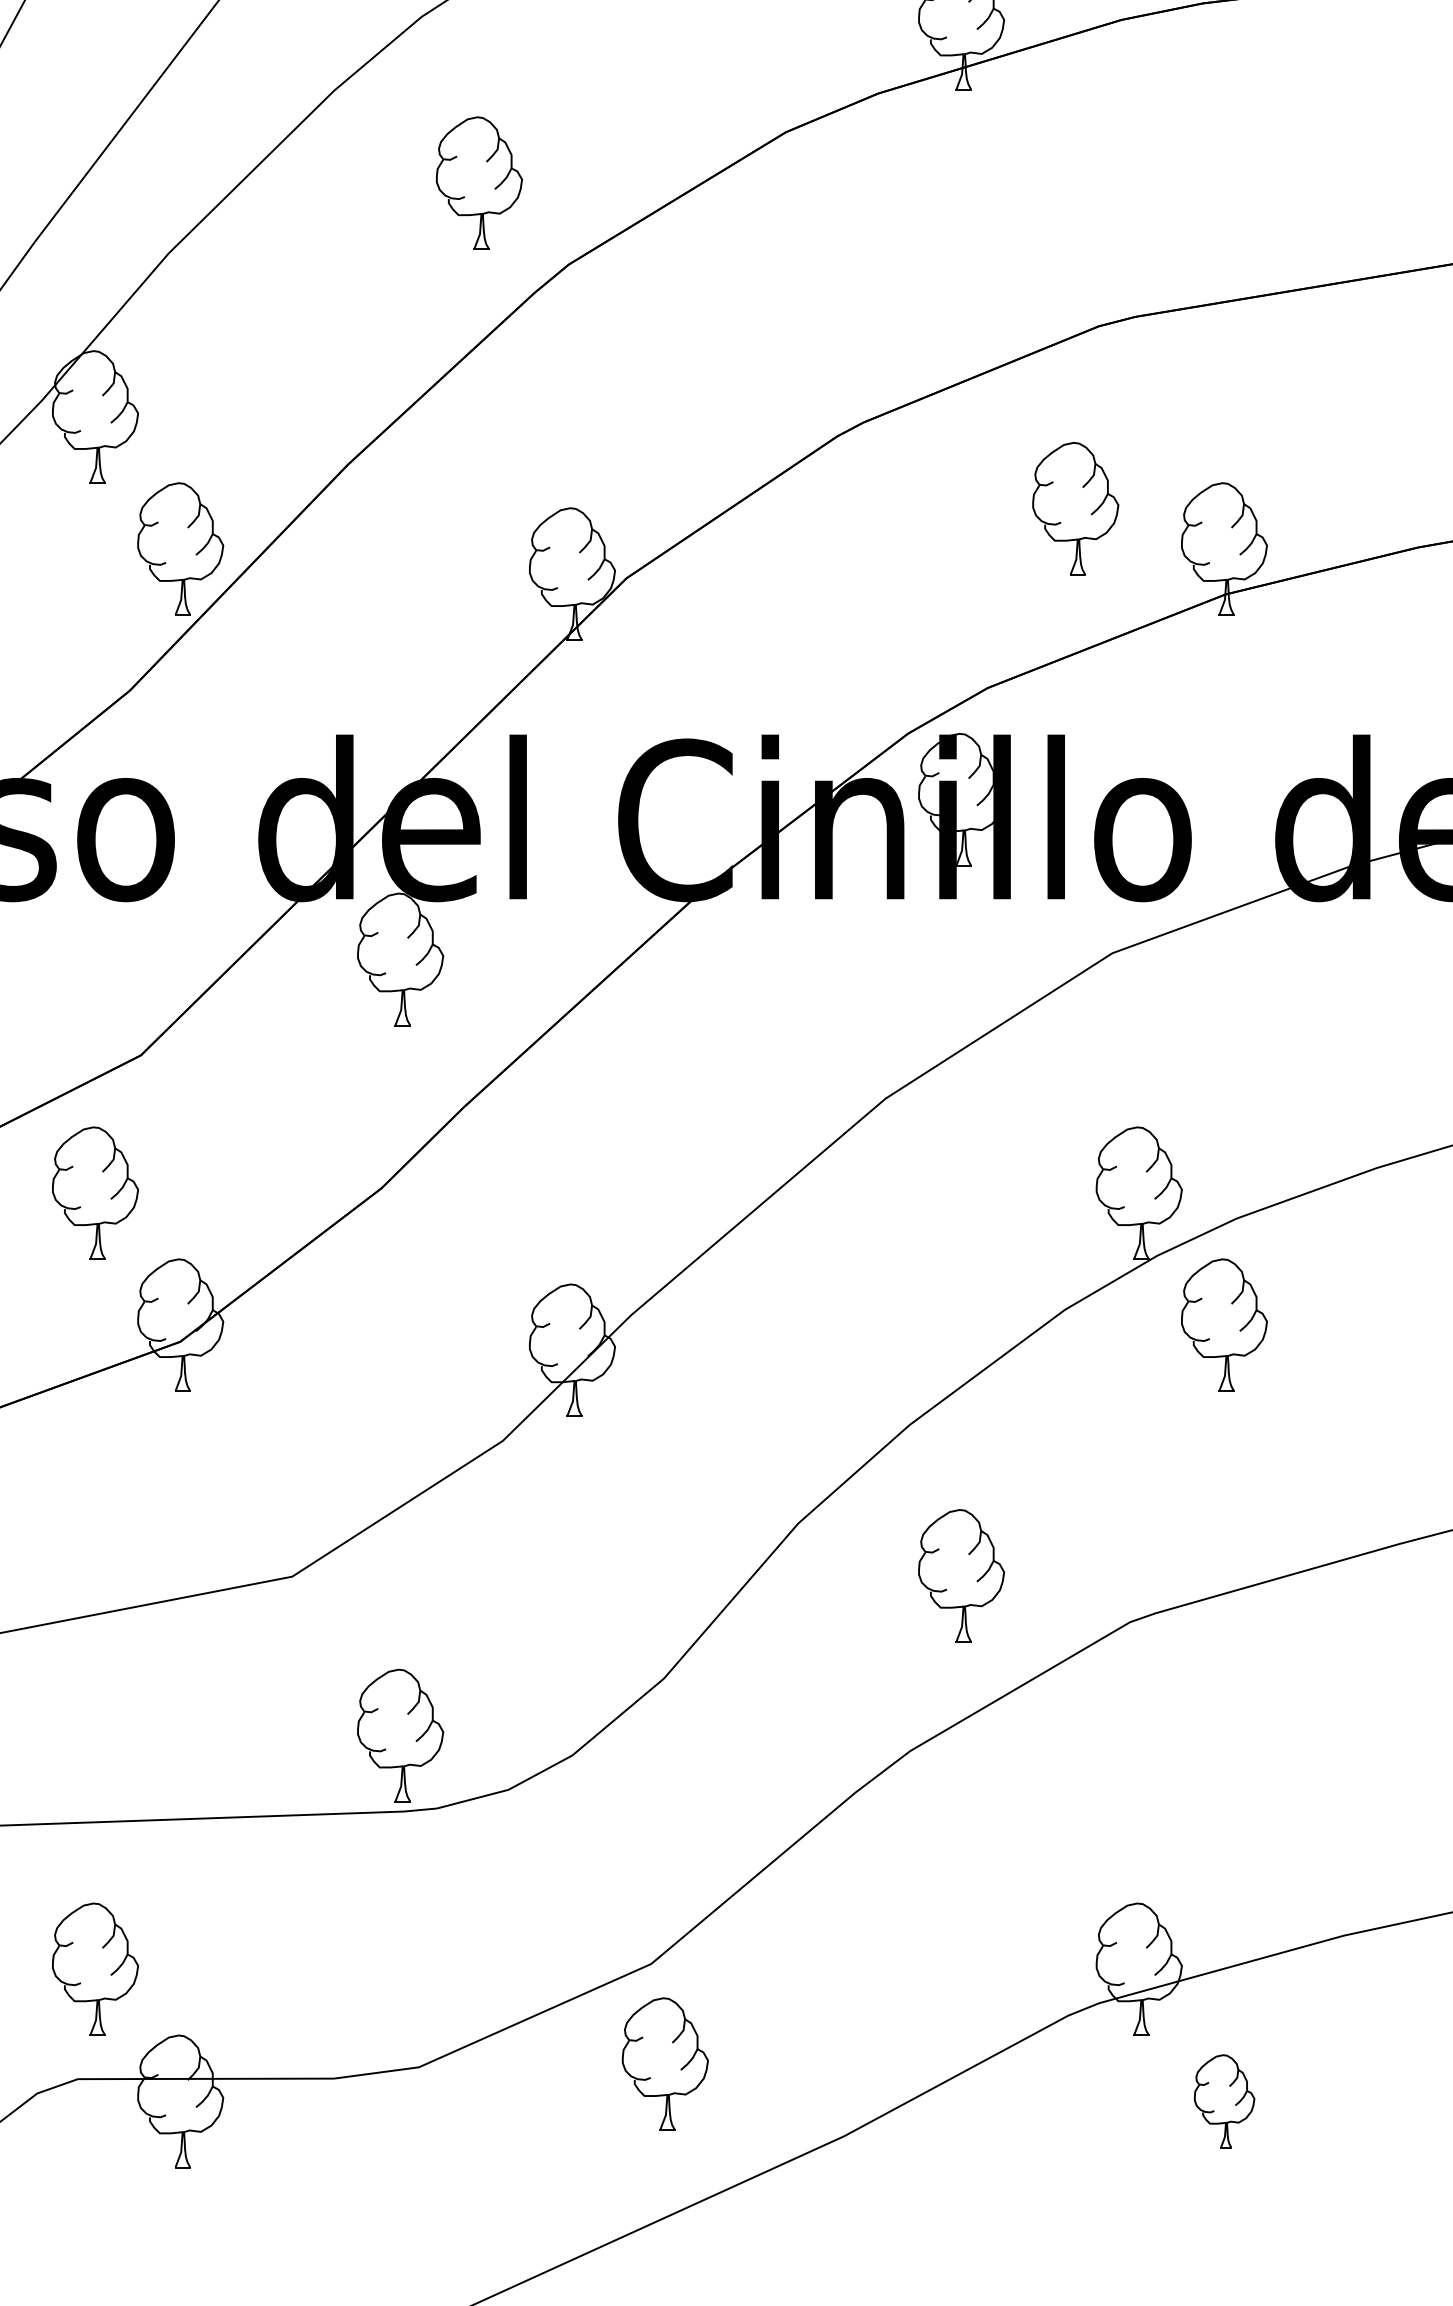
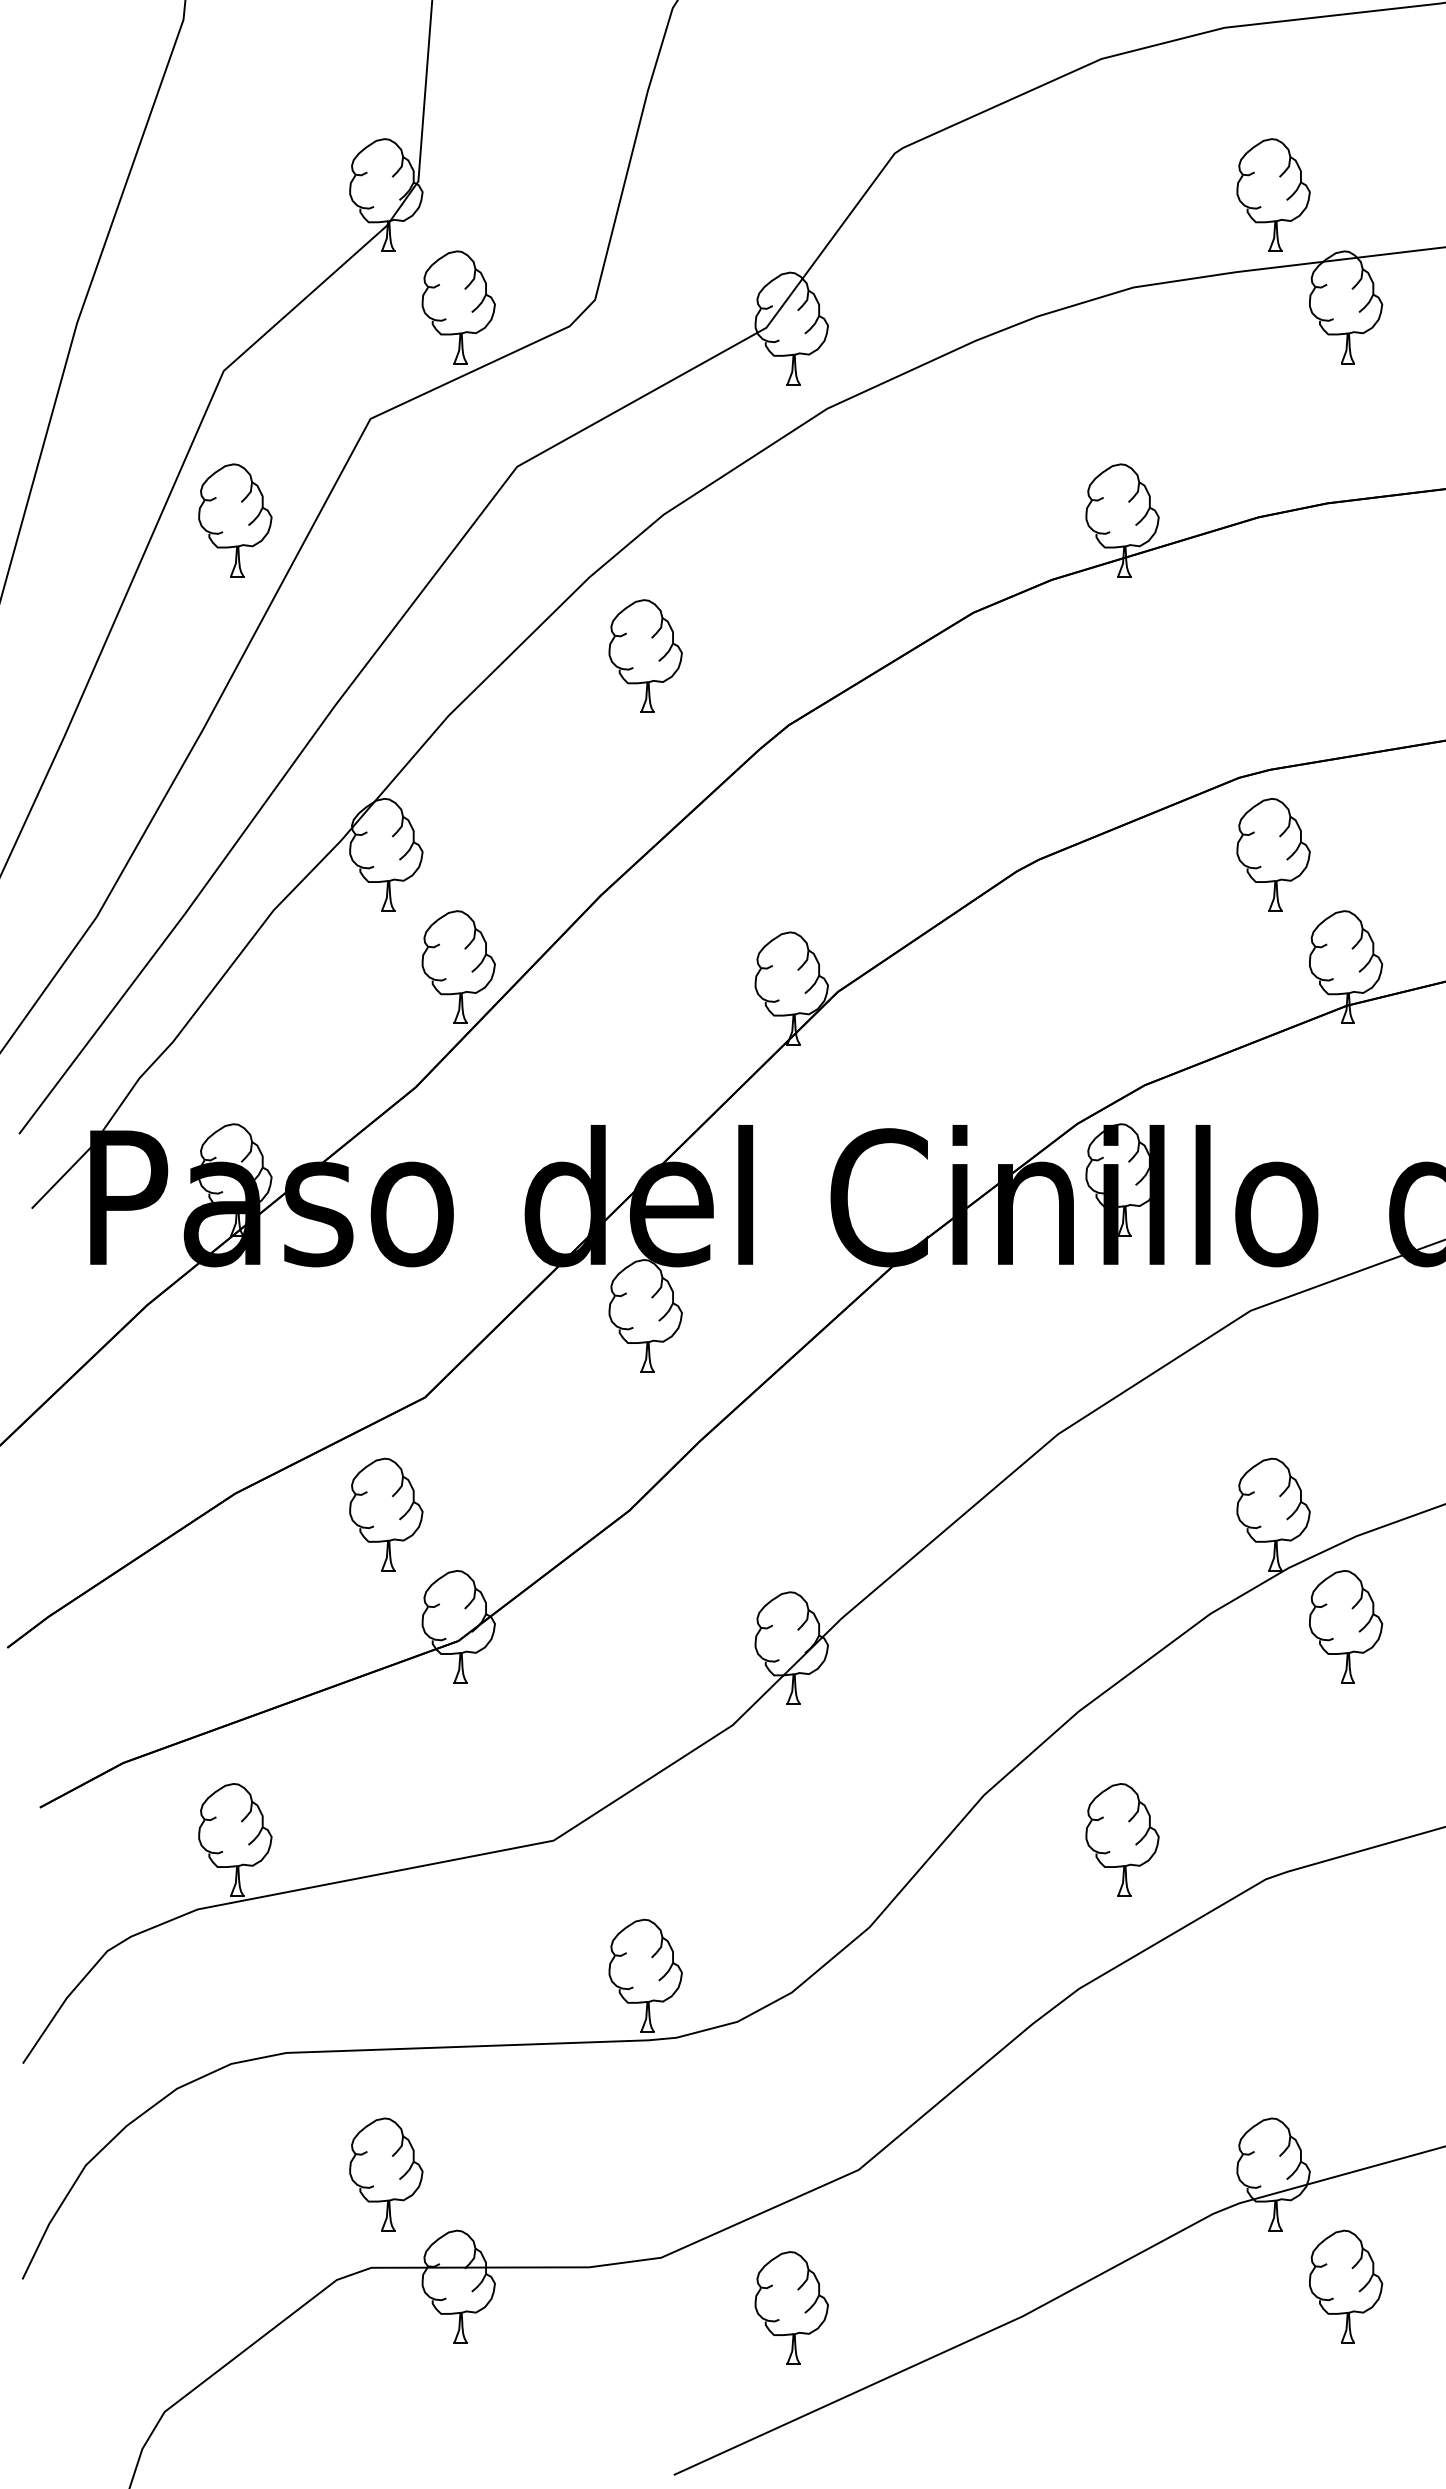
part: (479, 182) -> (645, 655), moved
part: (1075, 508) -> (1273, 854), moved
part: (665, 2063) -> (791, 2307), moved
part: (1224, 2101) -> (1346, 2286), size x1.43

